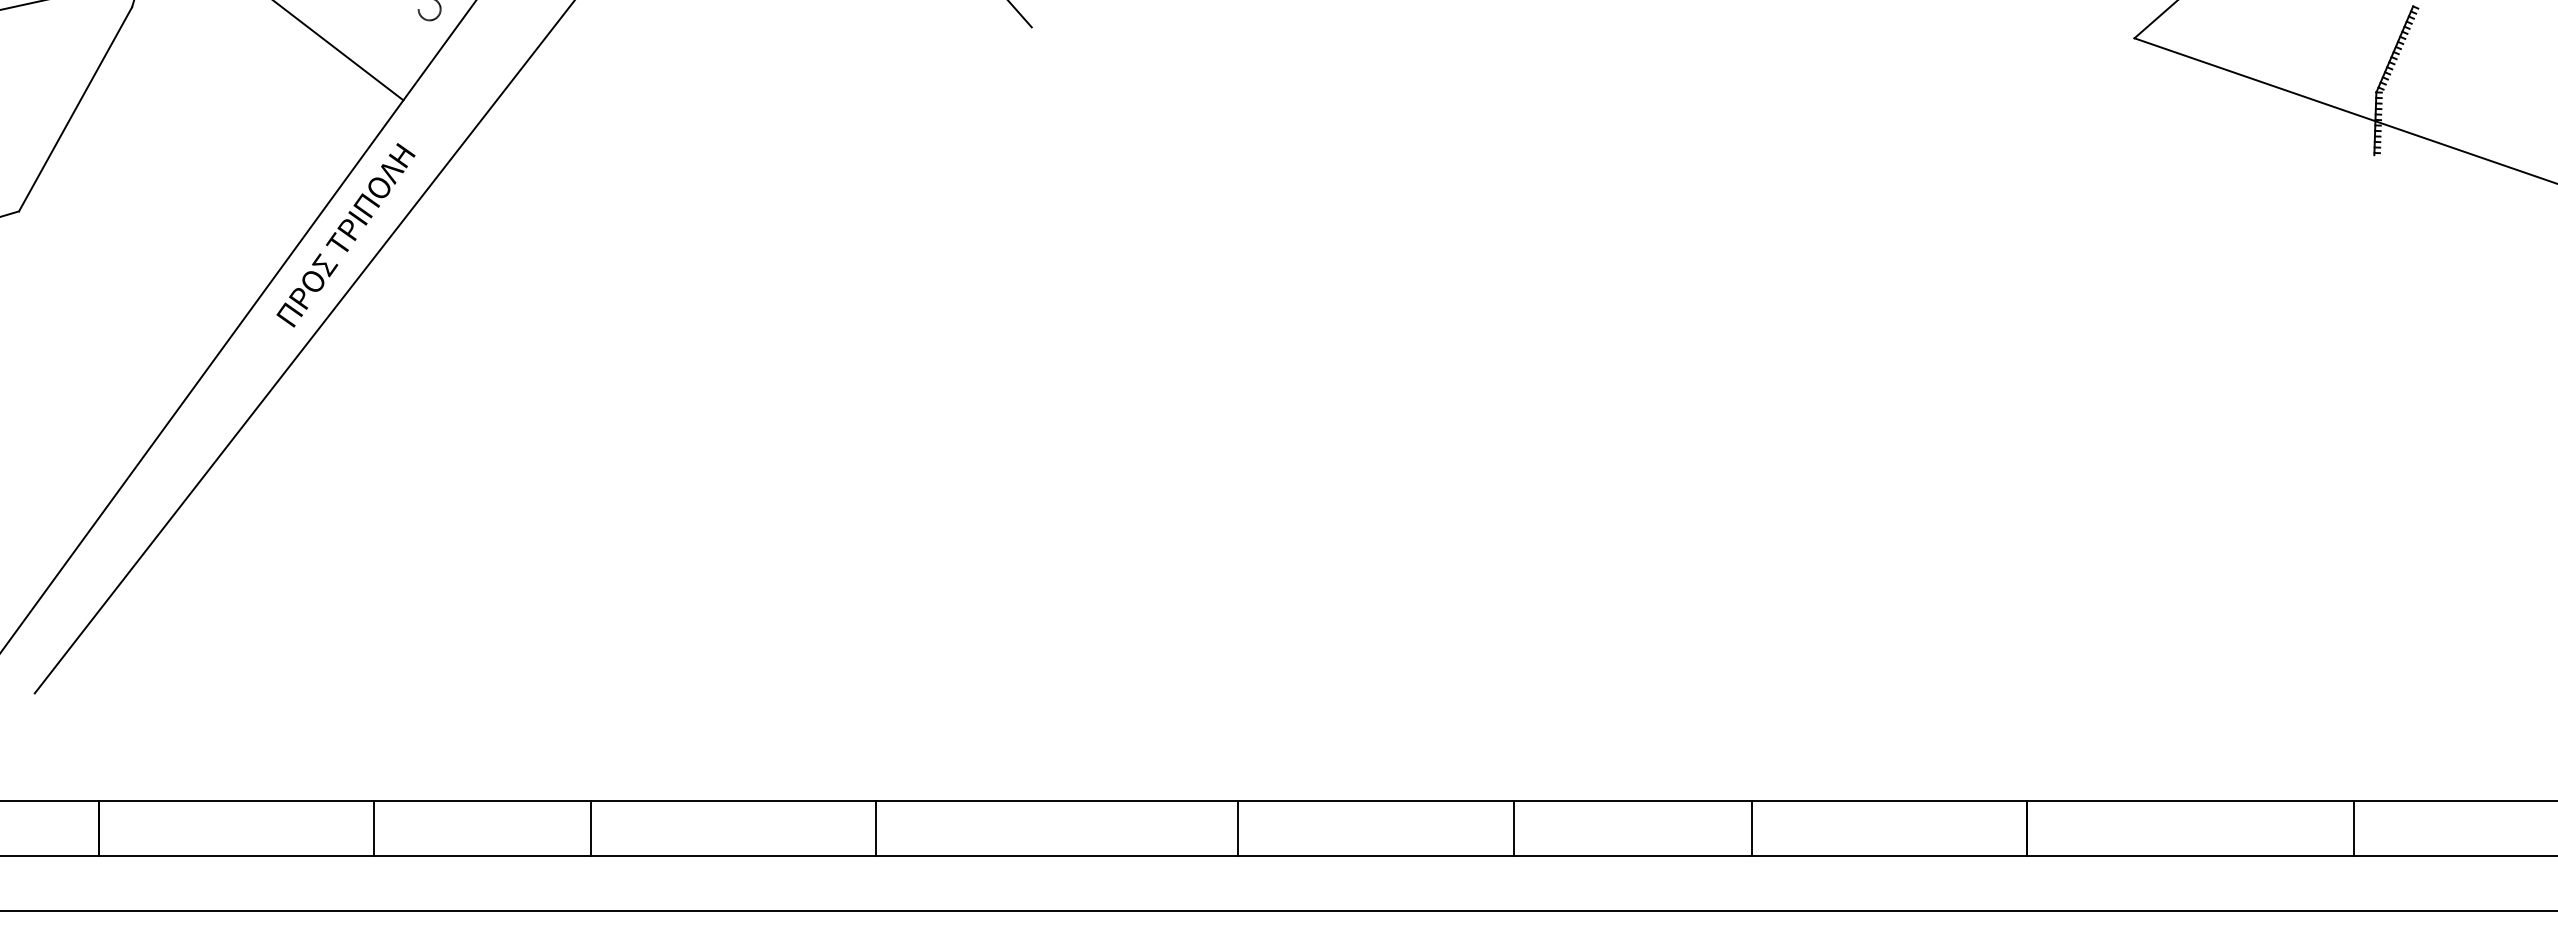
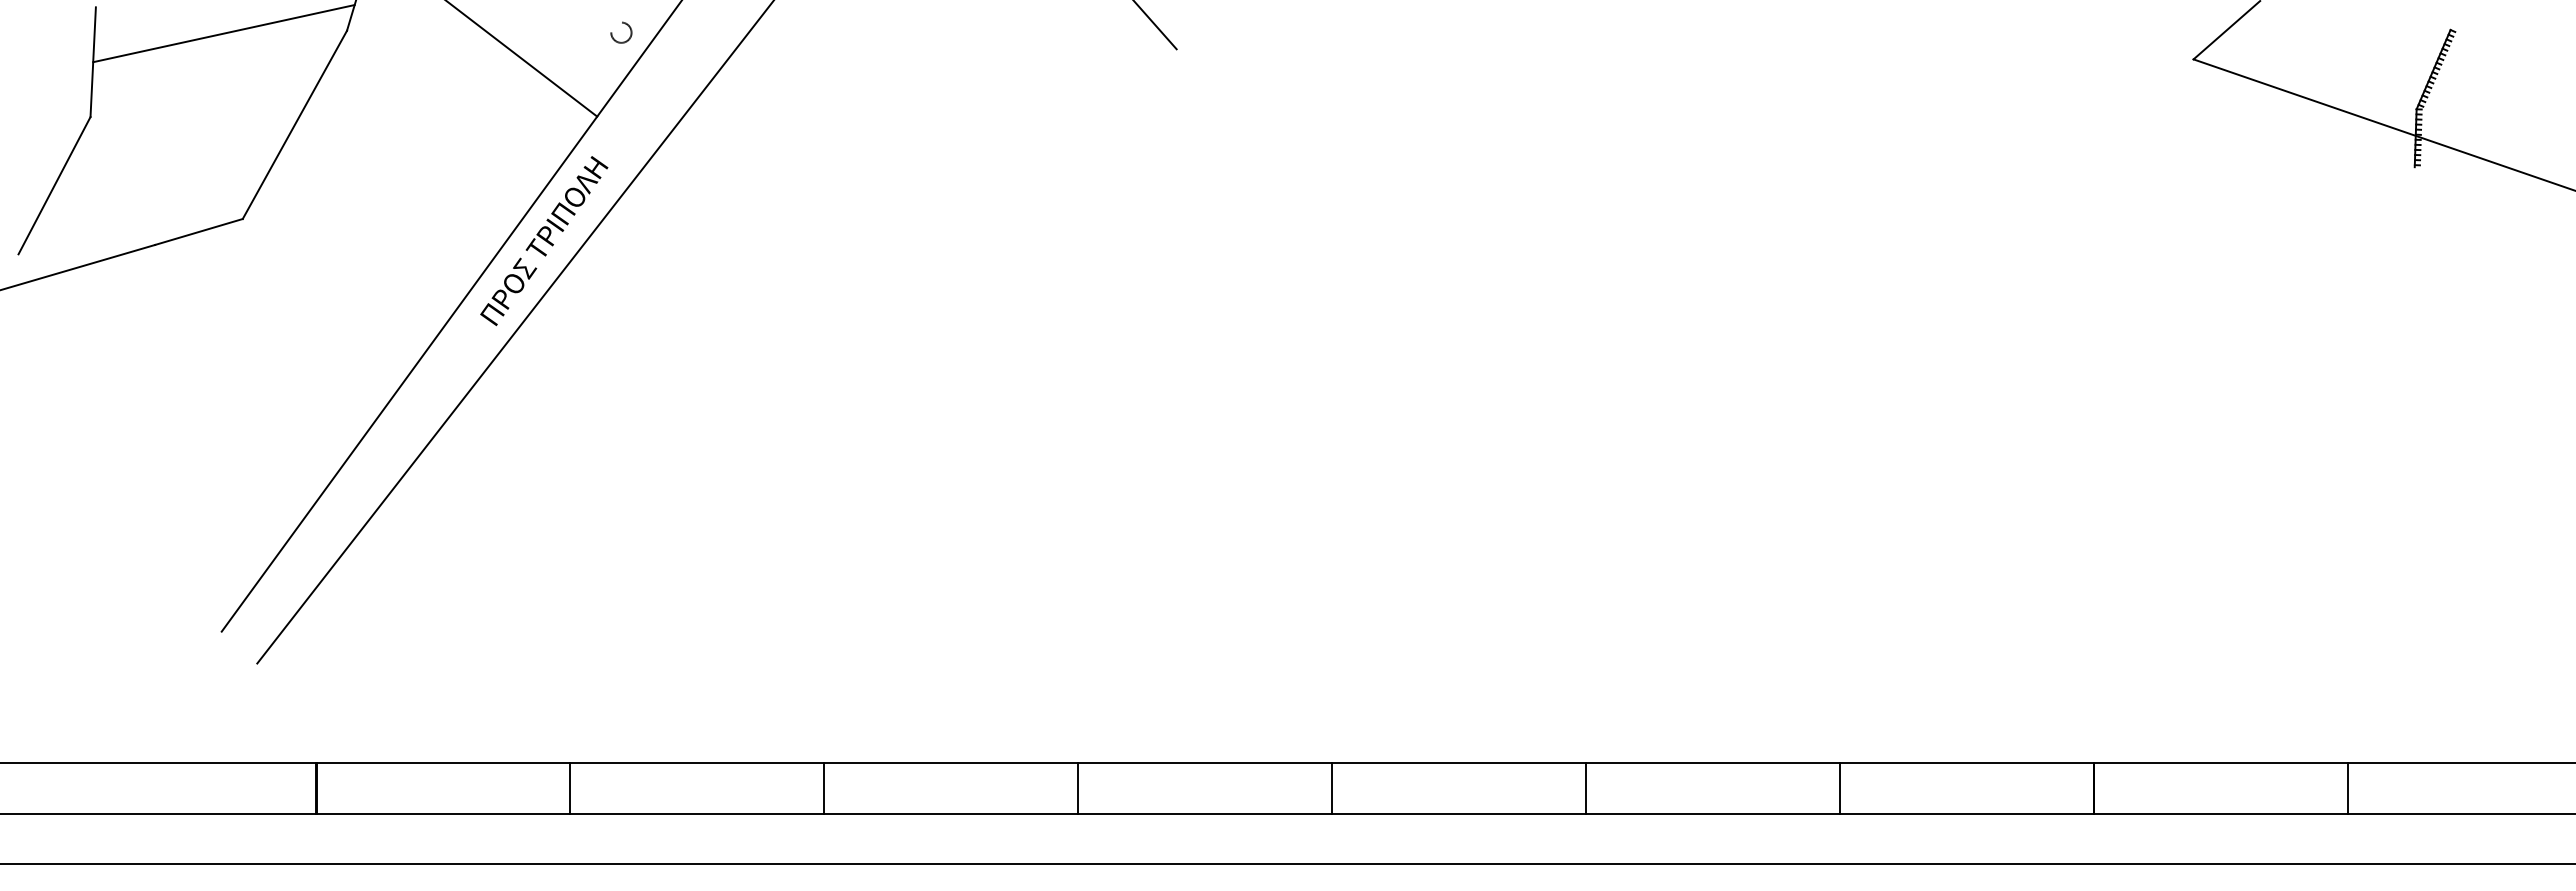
line: (591, 827) -> (824, 787), moved
line: (876, 827) -> (1078, 787), moved
line: (1237, 827) -> (1332, 787), moved
line: (1514, 827) -> (1586, 787), moved
line: (2354, 827) -> (2348, 787), moved

